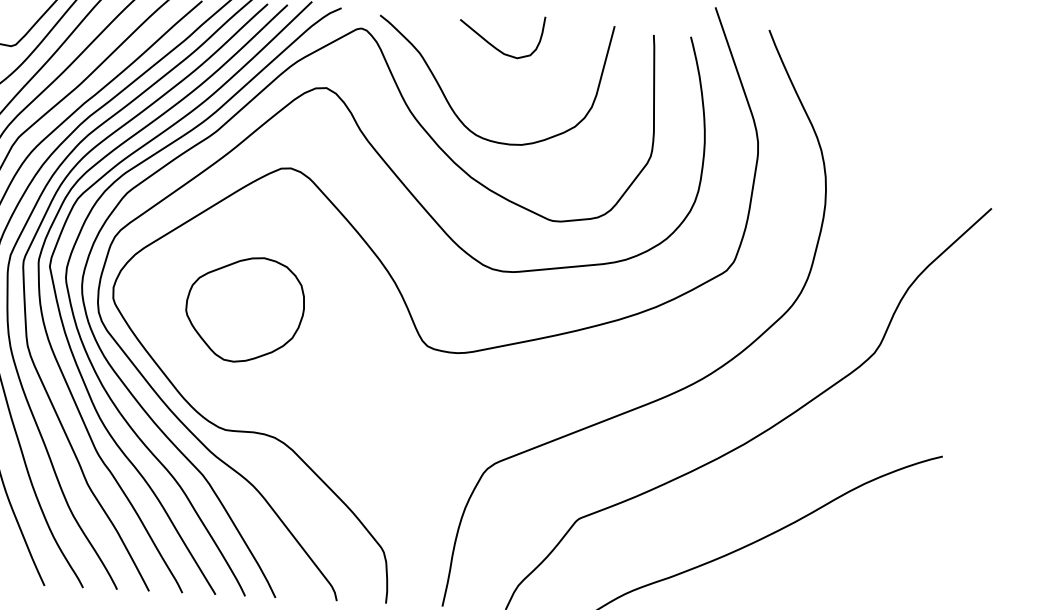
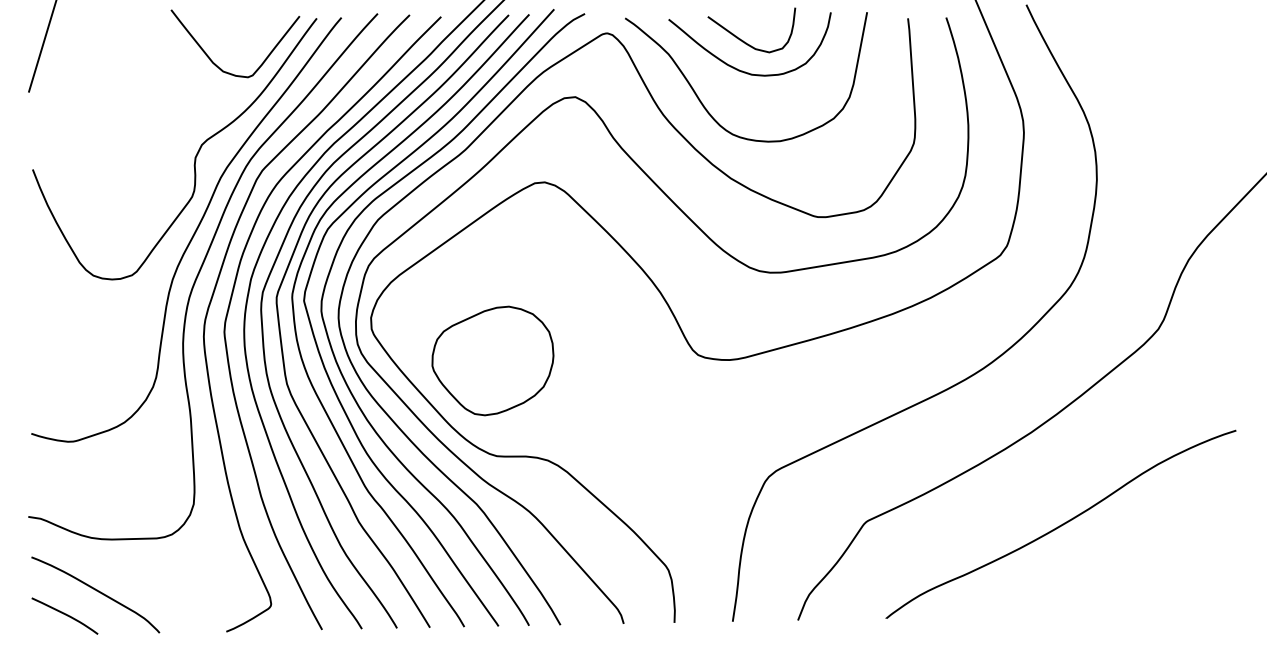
curve: (485, 71) -> (737, 68), added
part: (244, 309) -> (492, 360), moved

